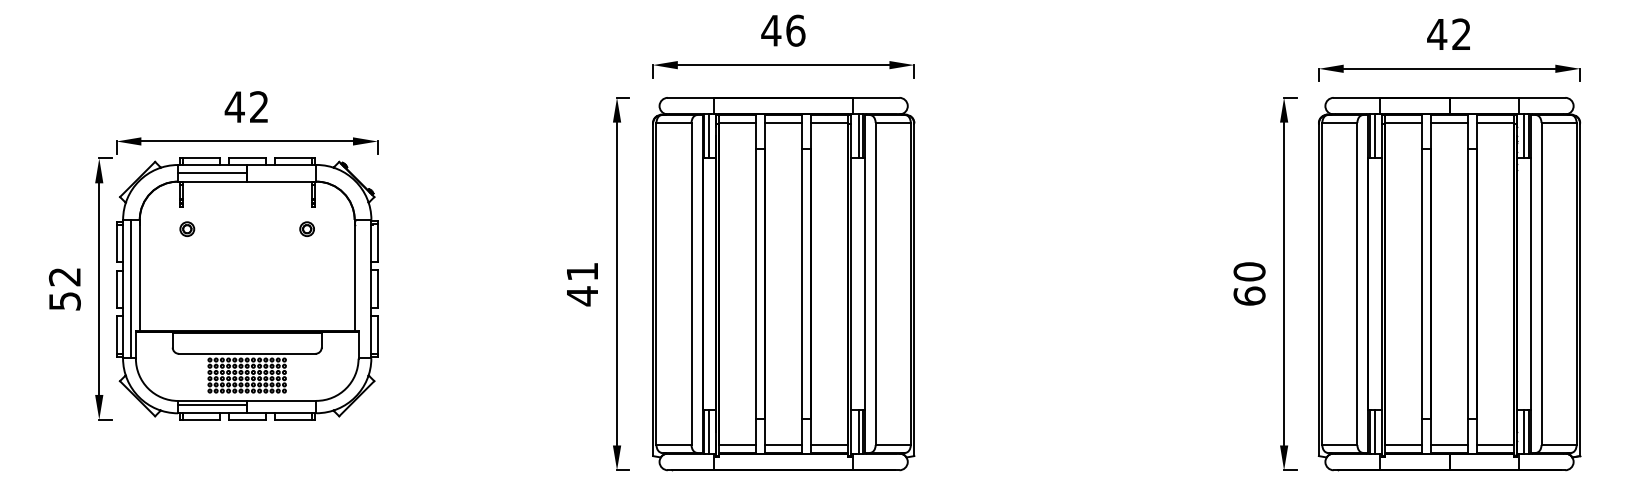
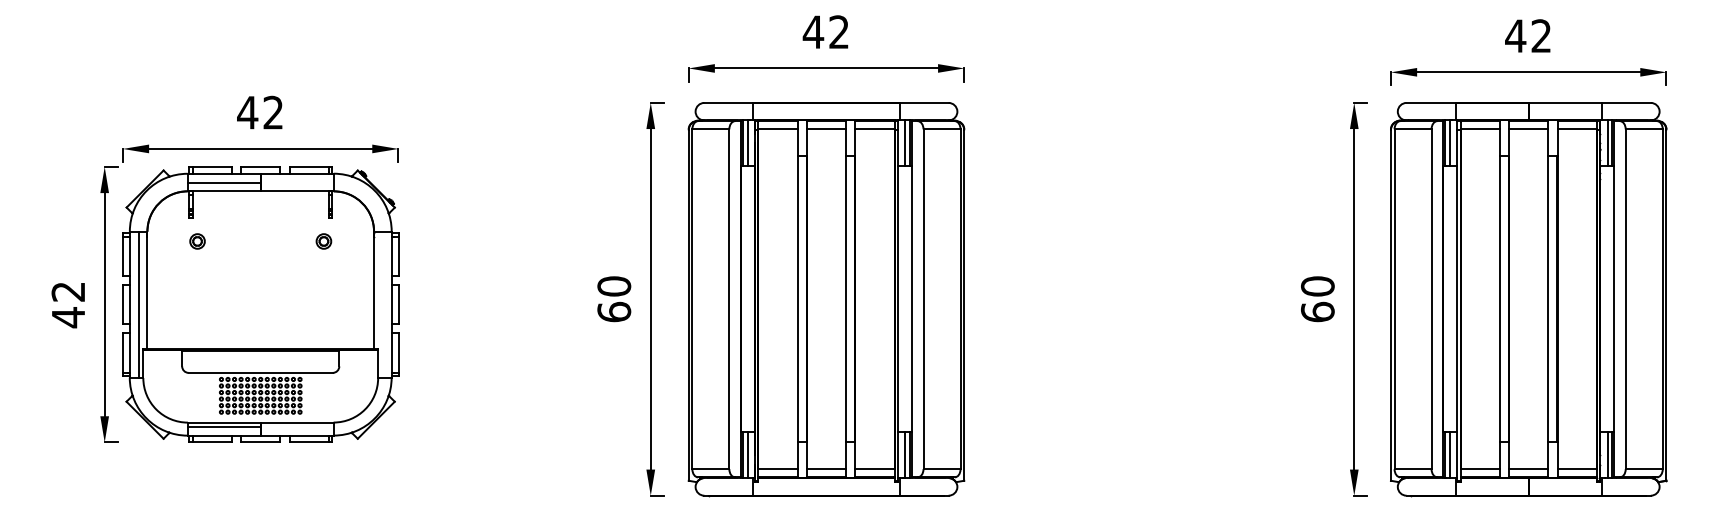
text: (796, 31) -> (839, 32), 46 -> 42
text: (582, 284) -> (614, 299), 41 -> 60
text: (64, 301) -> (68, 317), 52 -> 42

